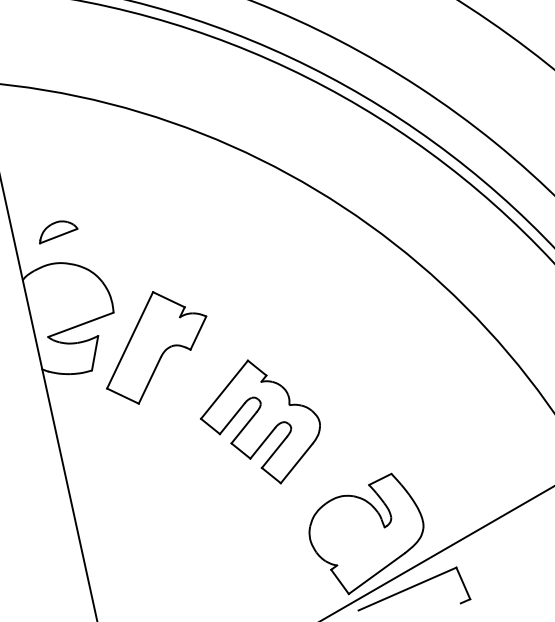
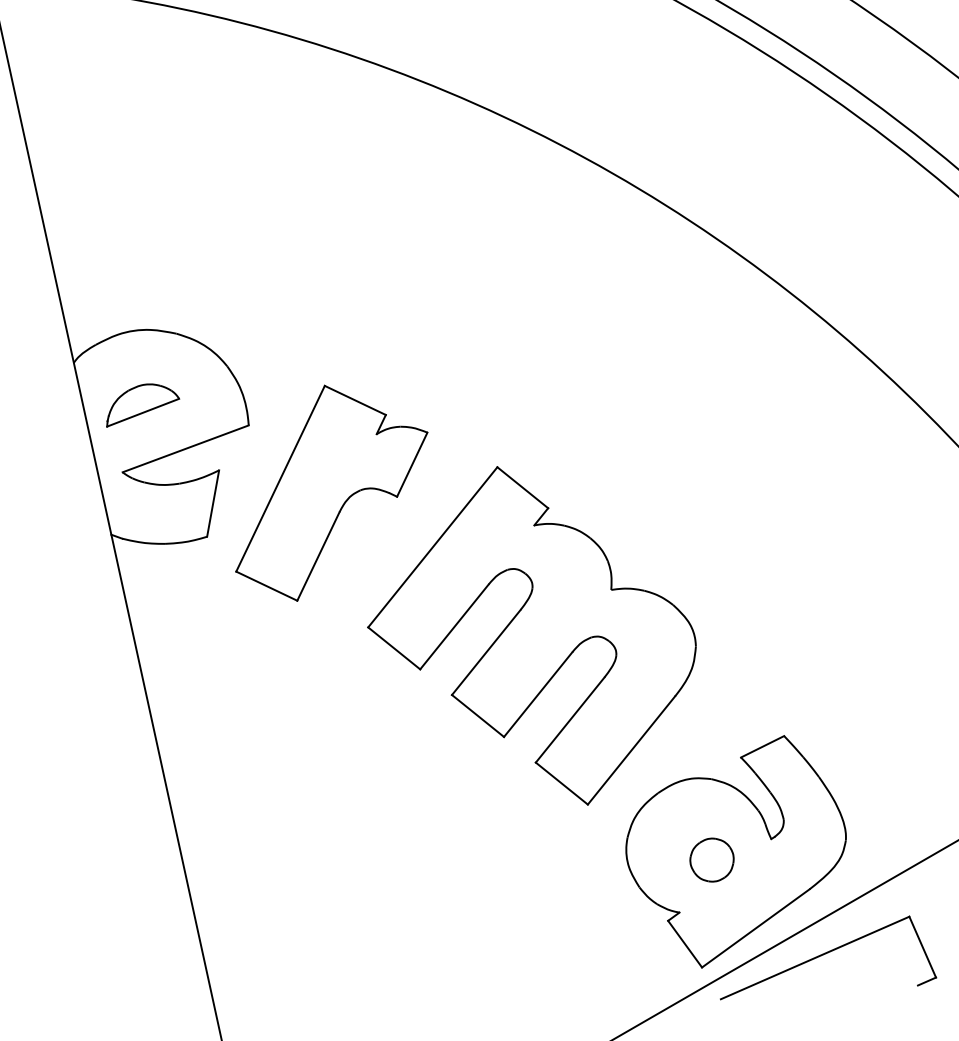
part: (58, 232) -> (142, 405), moved
part: (260, 421) -> (531, 635), size x1.43
part: (353, 538) -> (711, 860), added

